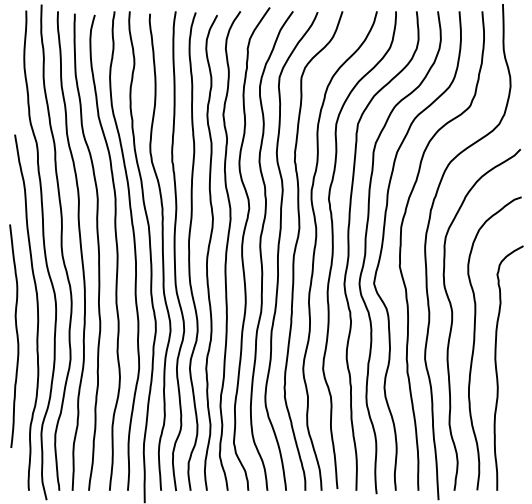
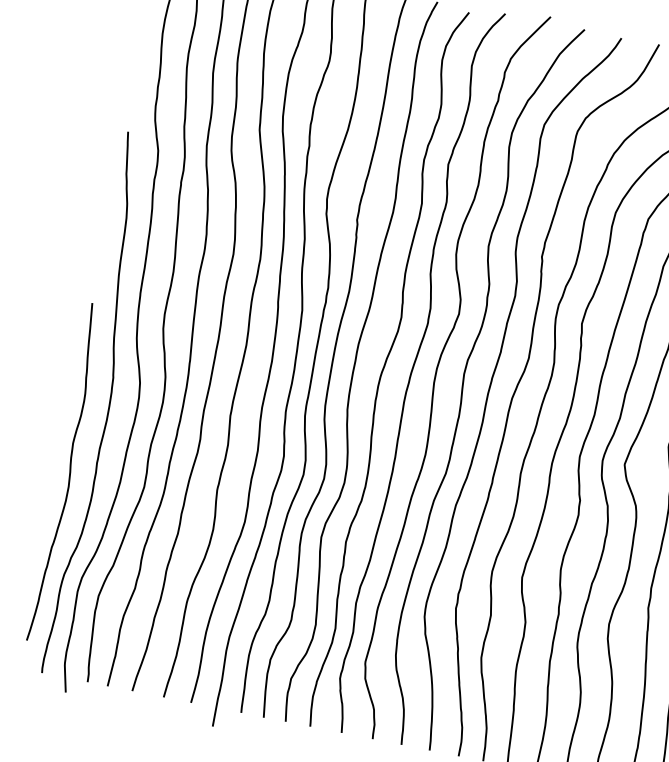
curve: (16, 335) -> (68, 472), moved

